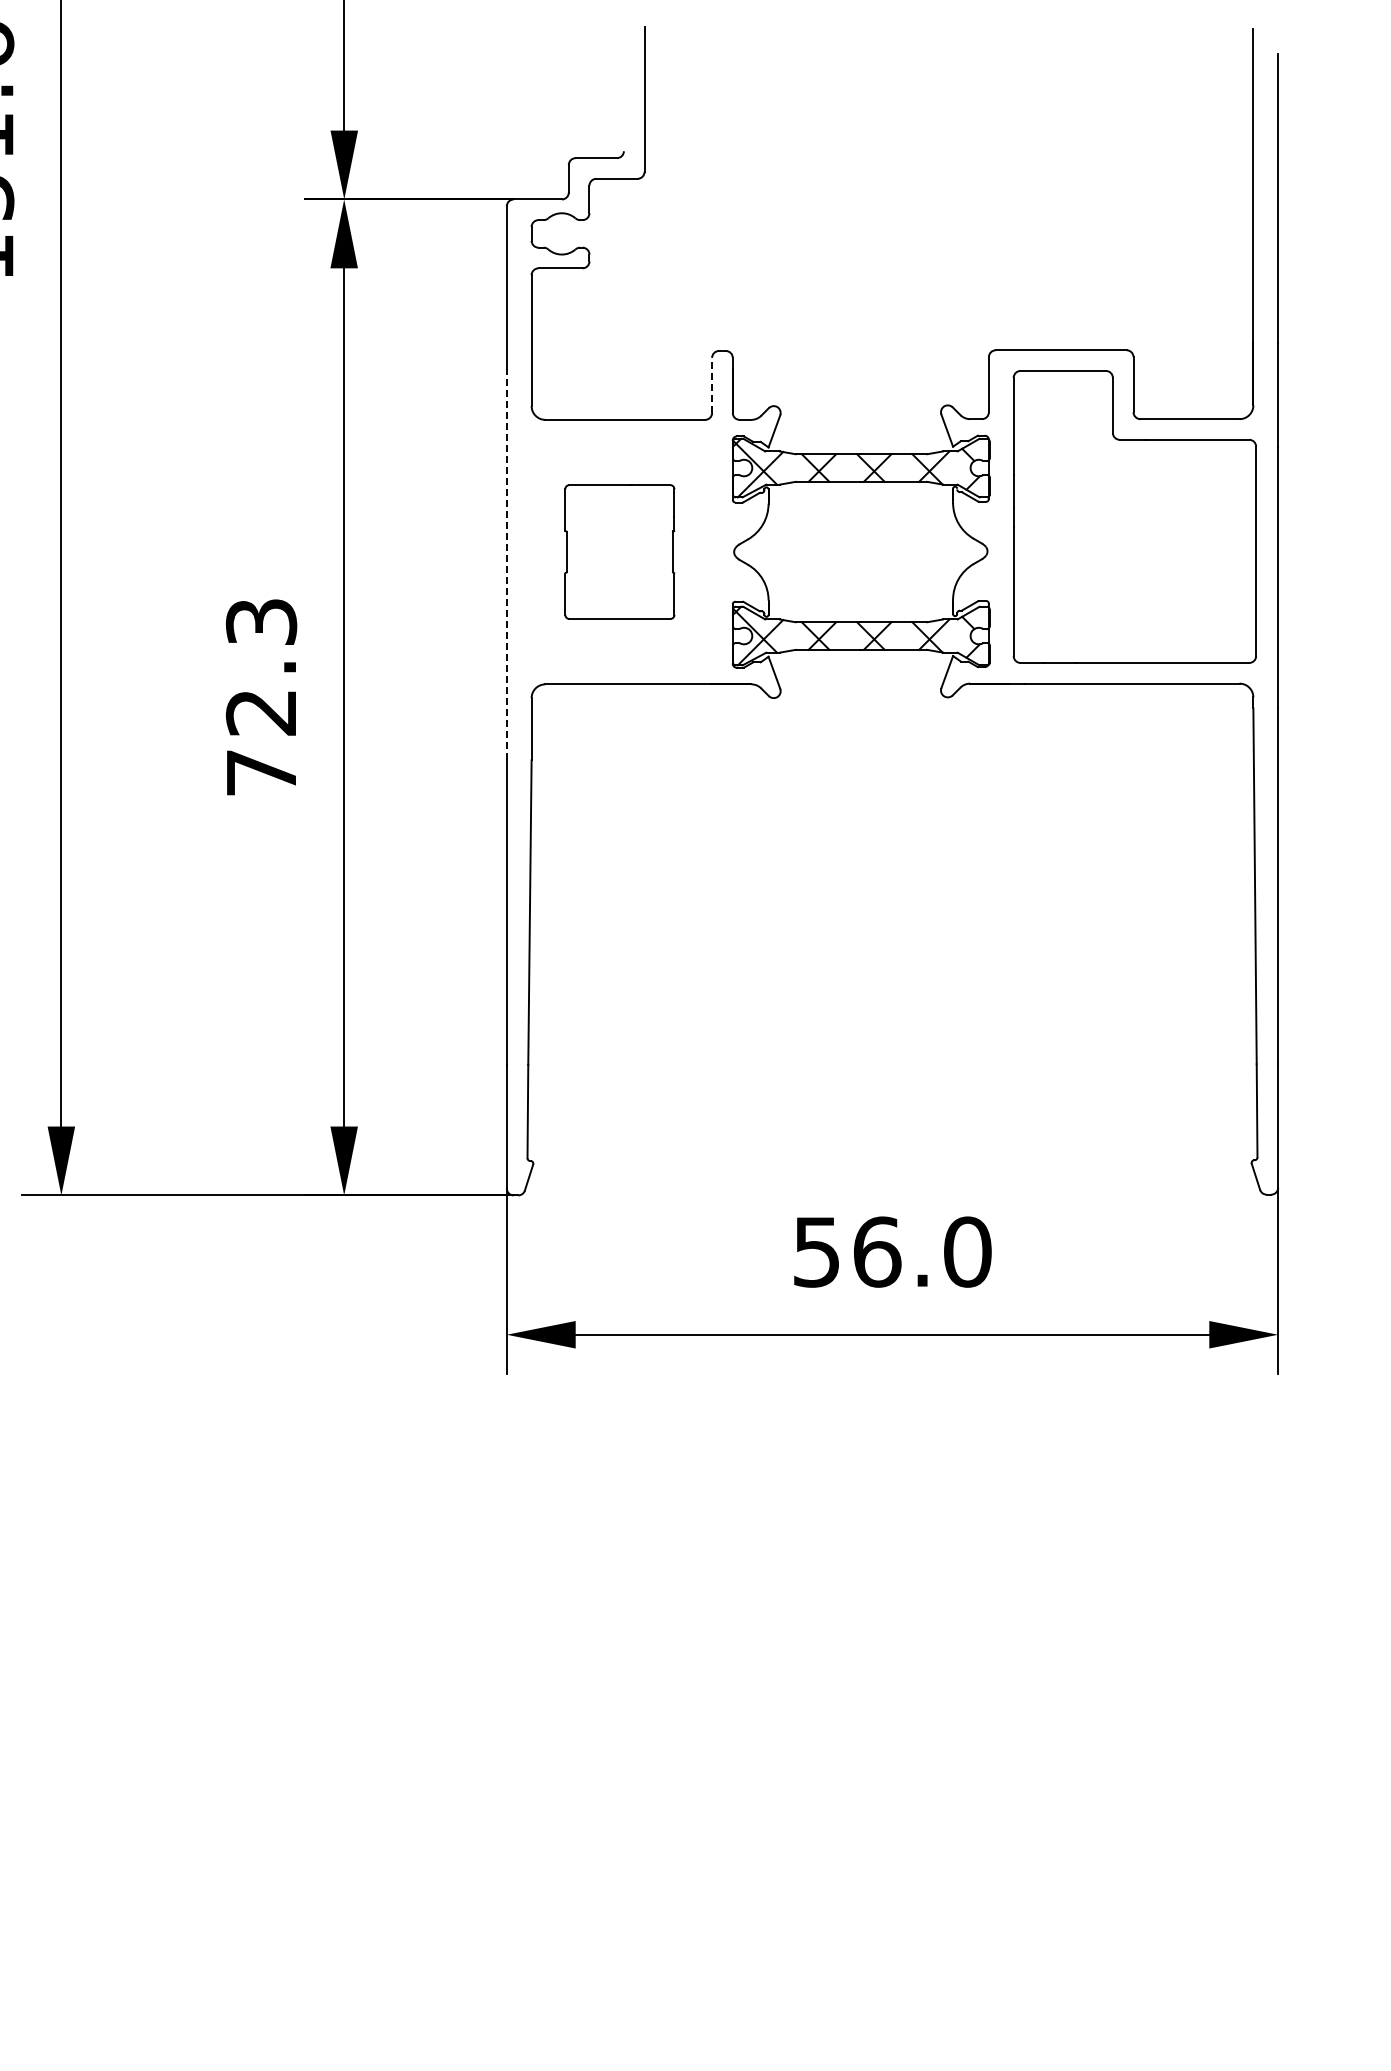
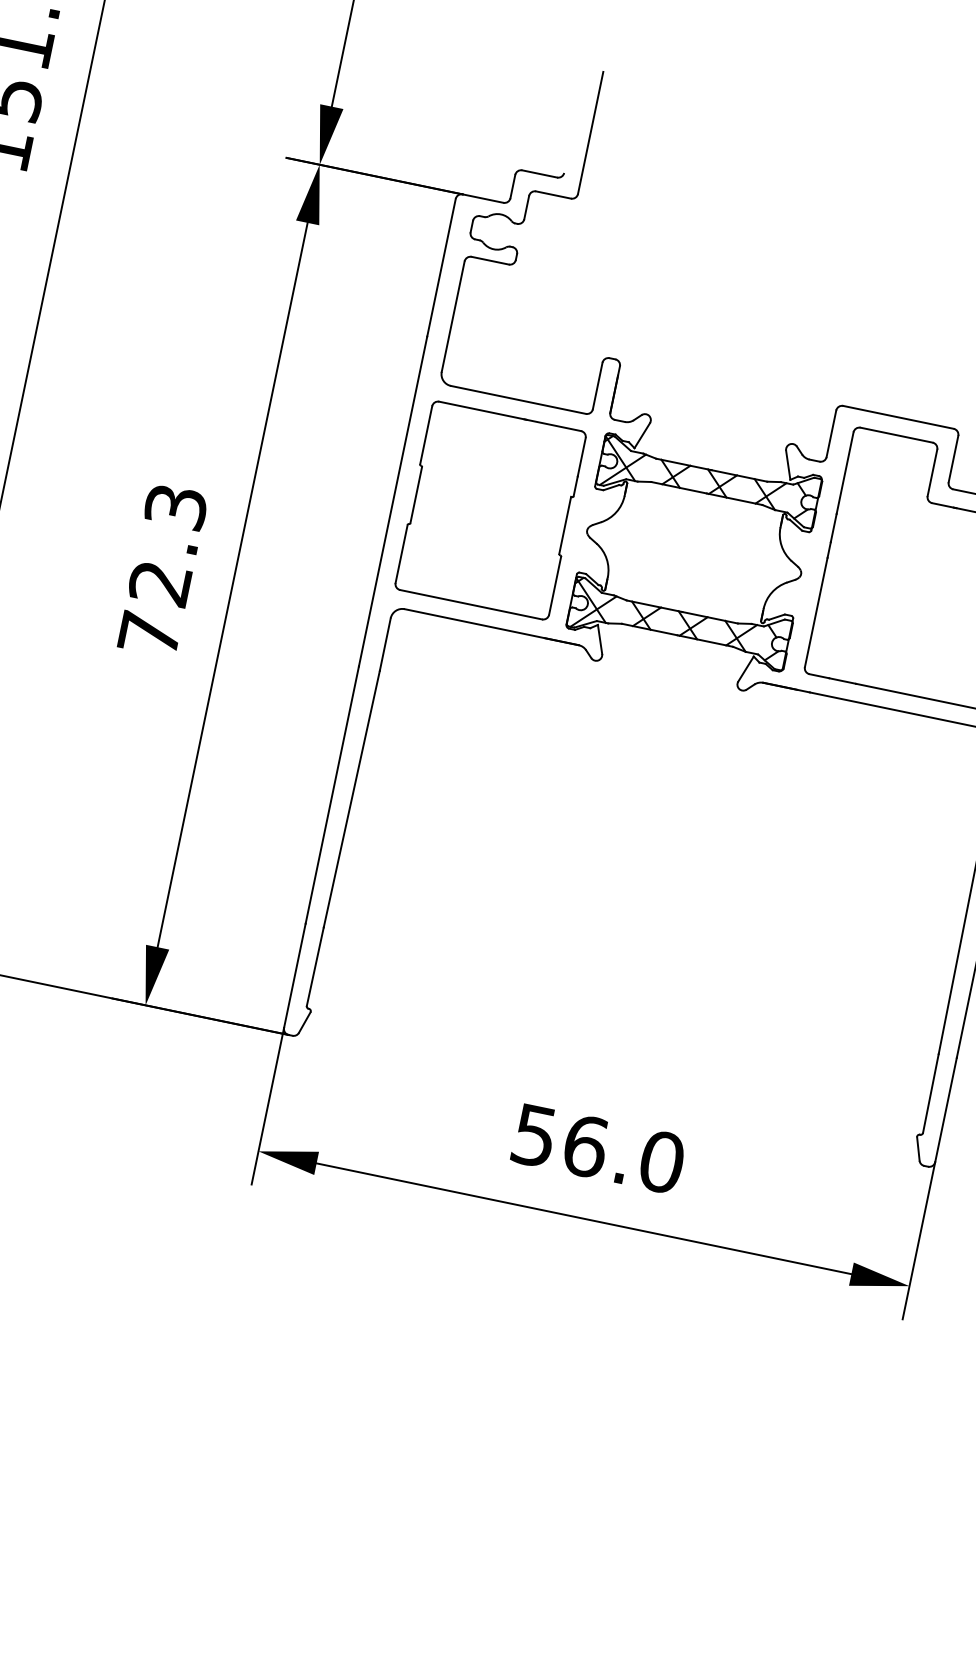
line: (712, 385) -> (598, 386), dashed -> solid
part: (619, 551) -> (490, 509), size x1.67
line: (506, 564) -> (392, 501), dashed -> solid

